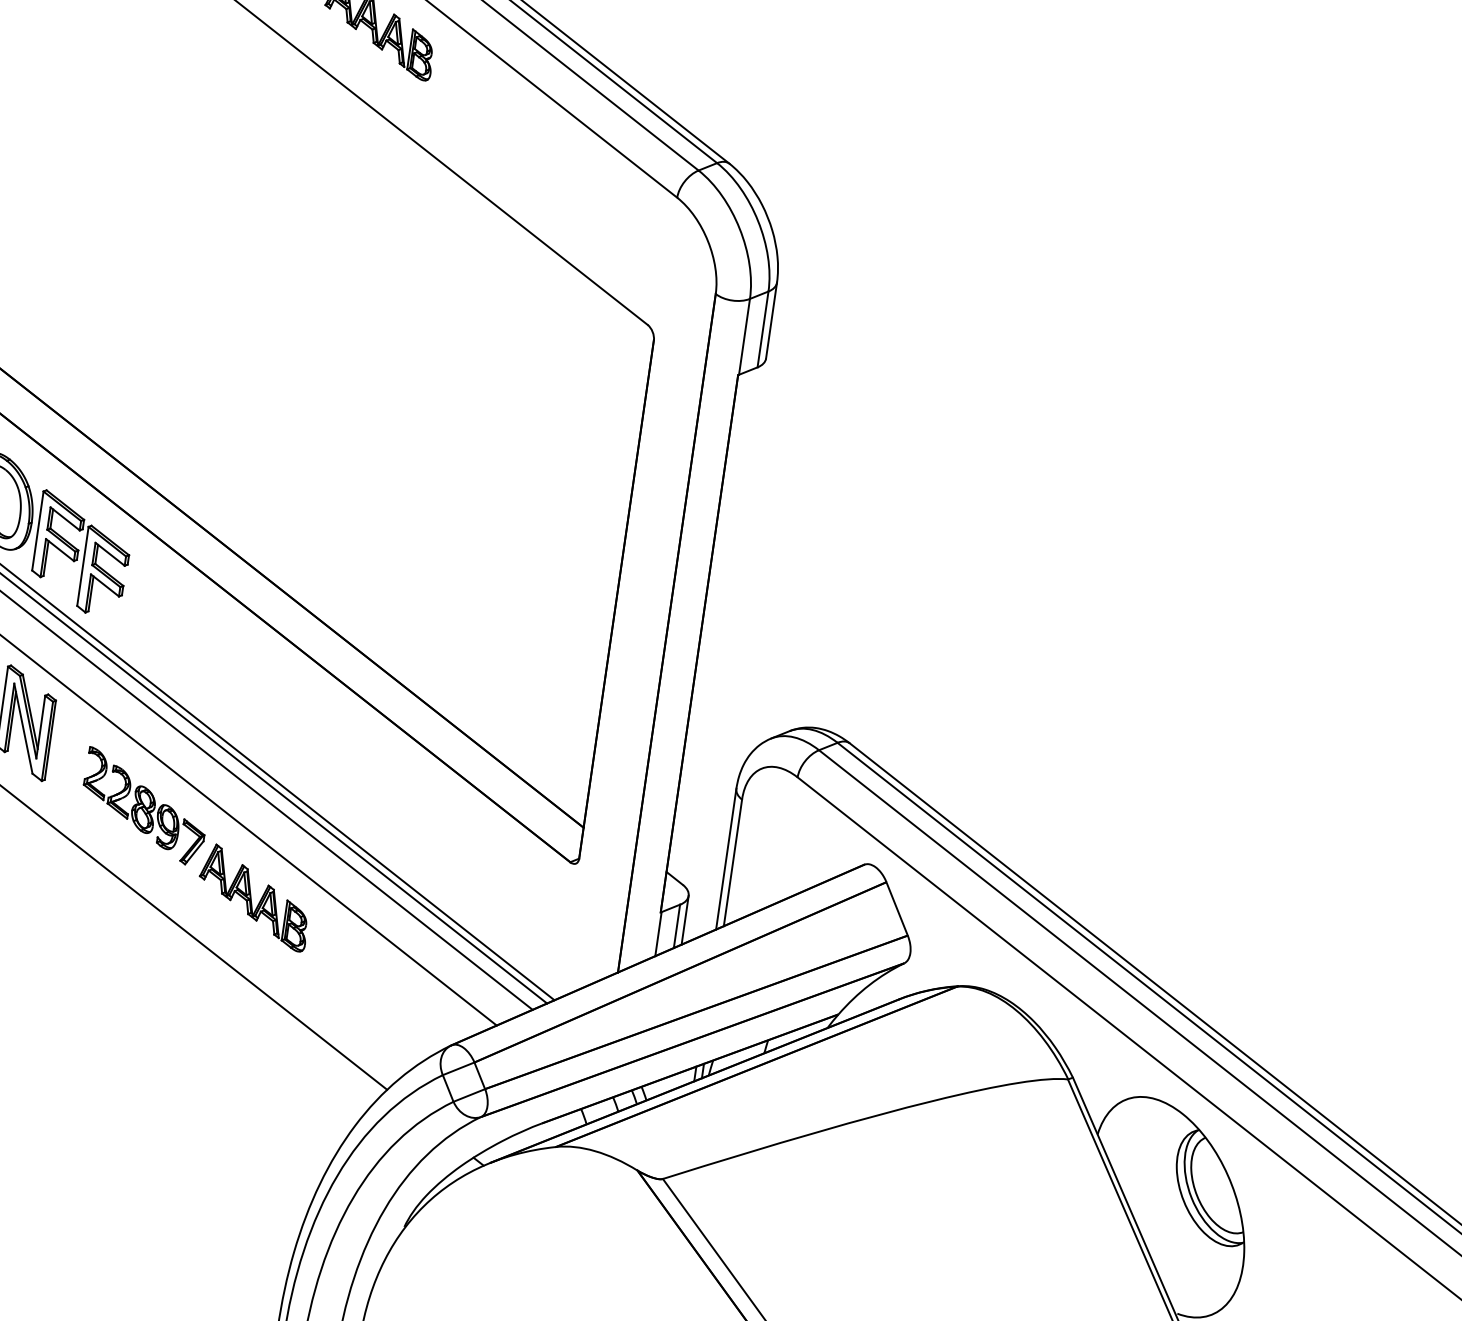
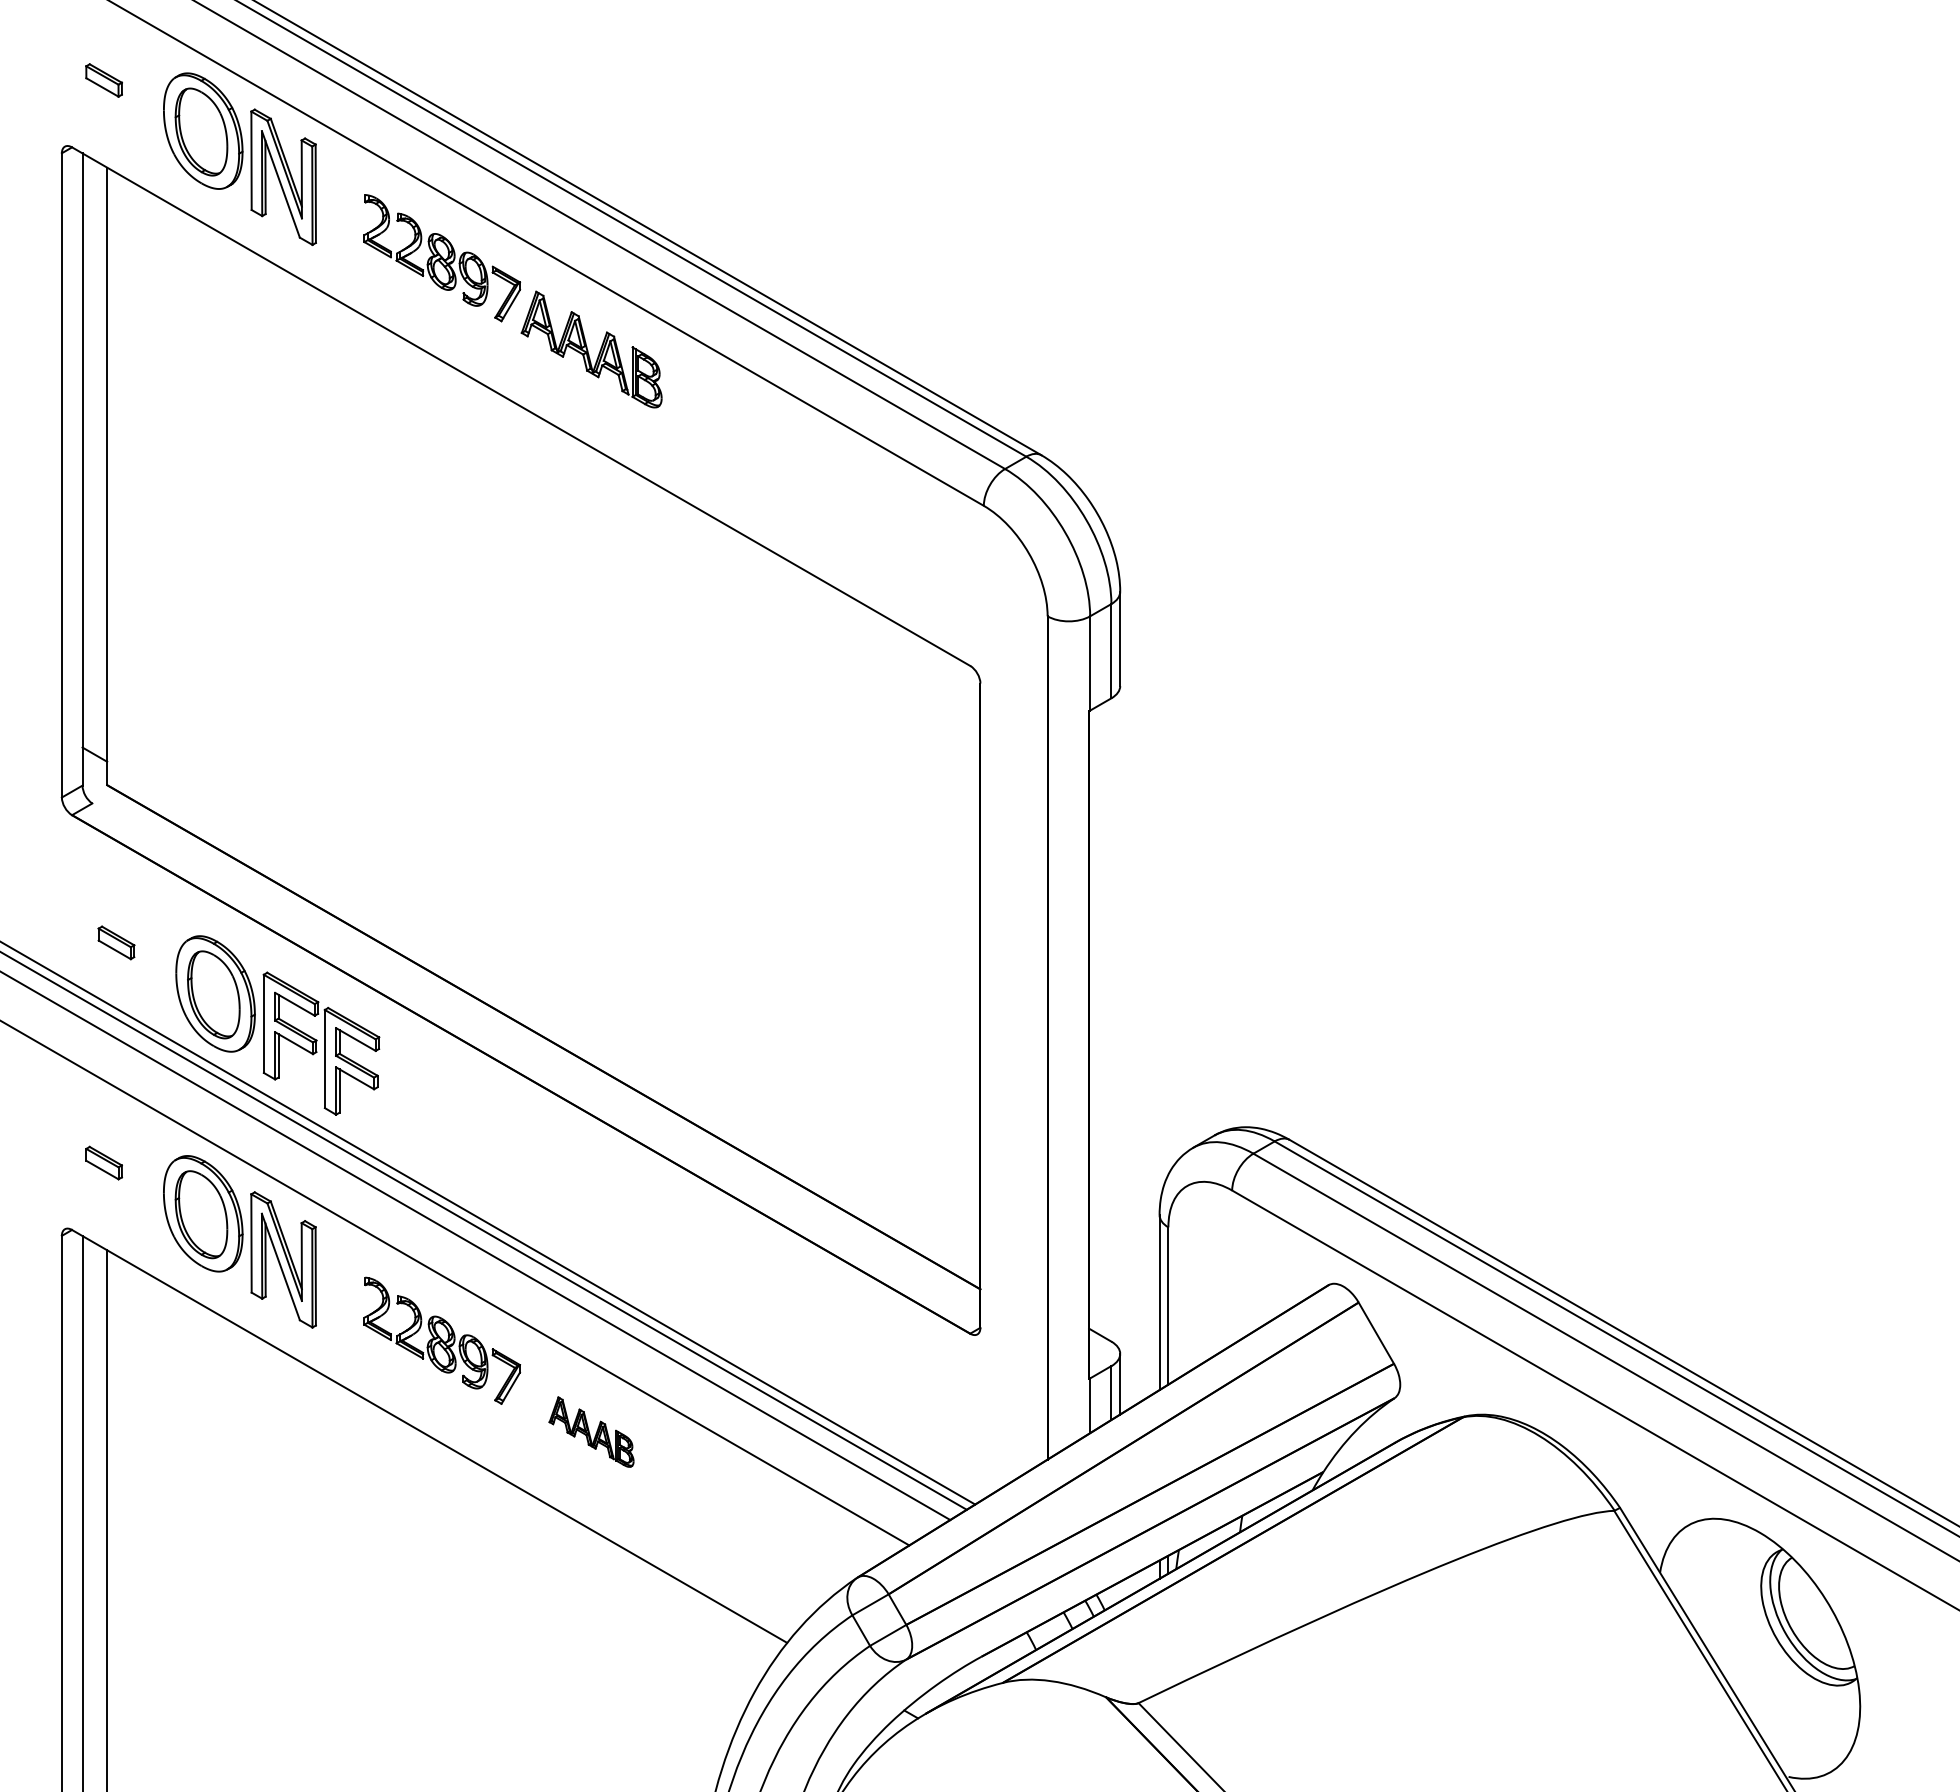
part: (254, 897) -> (591, 1431), size x0.6

